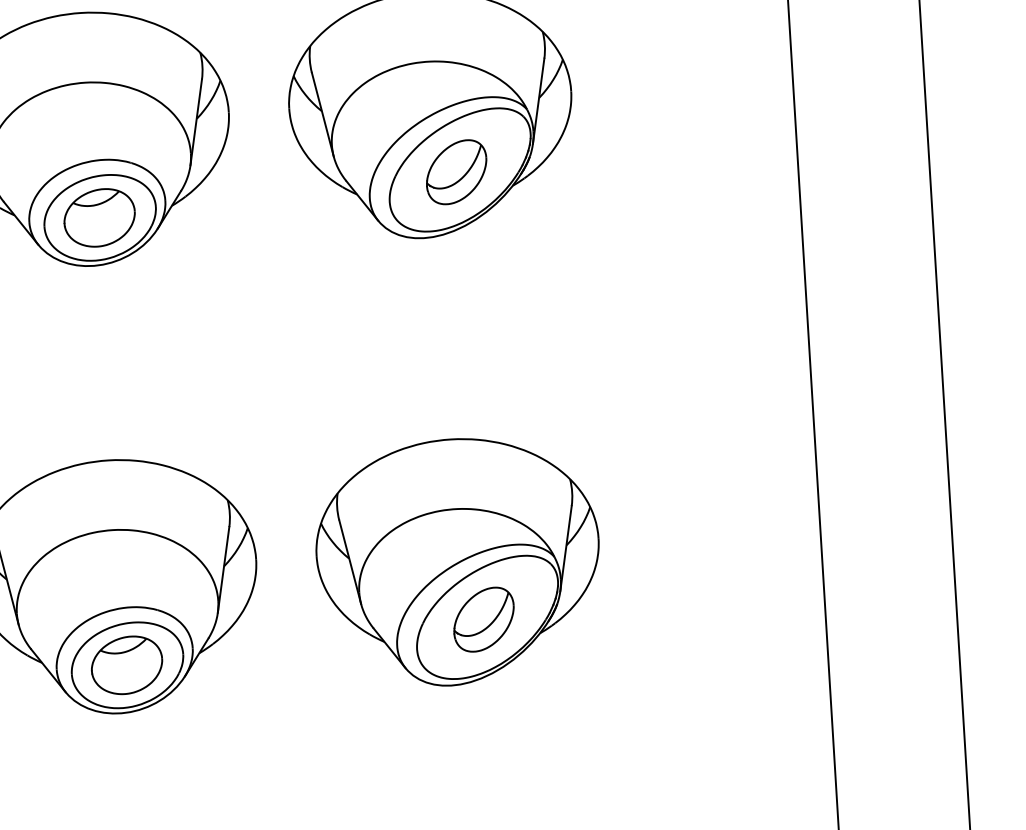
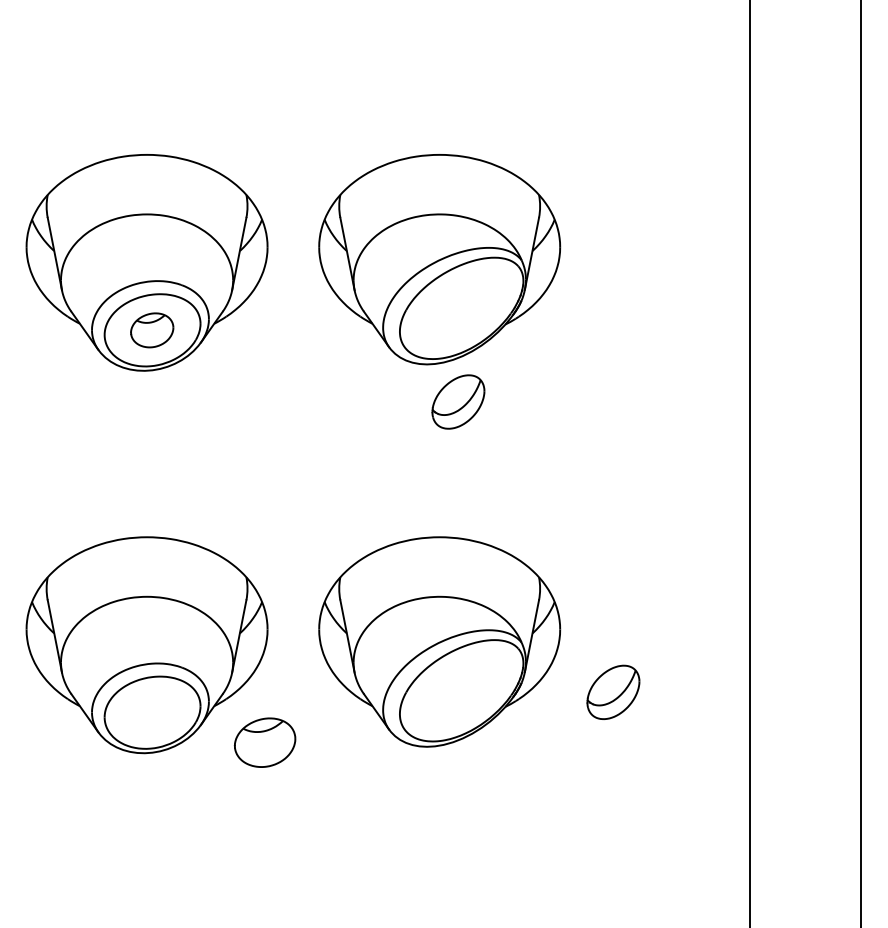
part: (456, 171) -> (458, 401), moved
part: (100, 218) -> (152, 330), size x0.7
part: (484, 618) -> (613, 691), moved
part: (126, 665) -> (264, 742), moved

